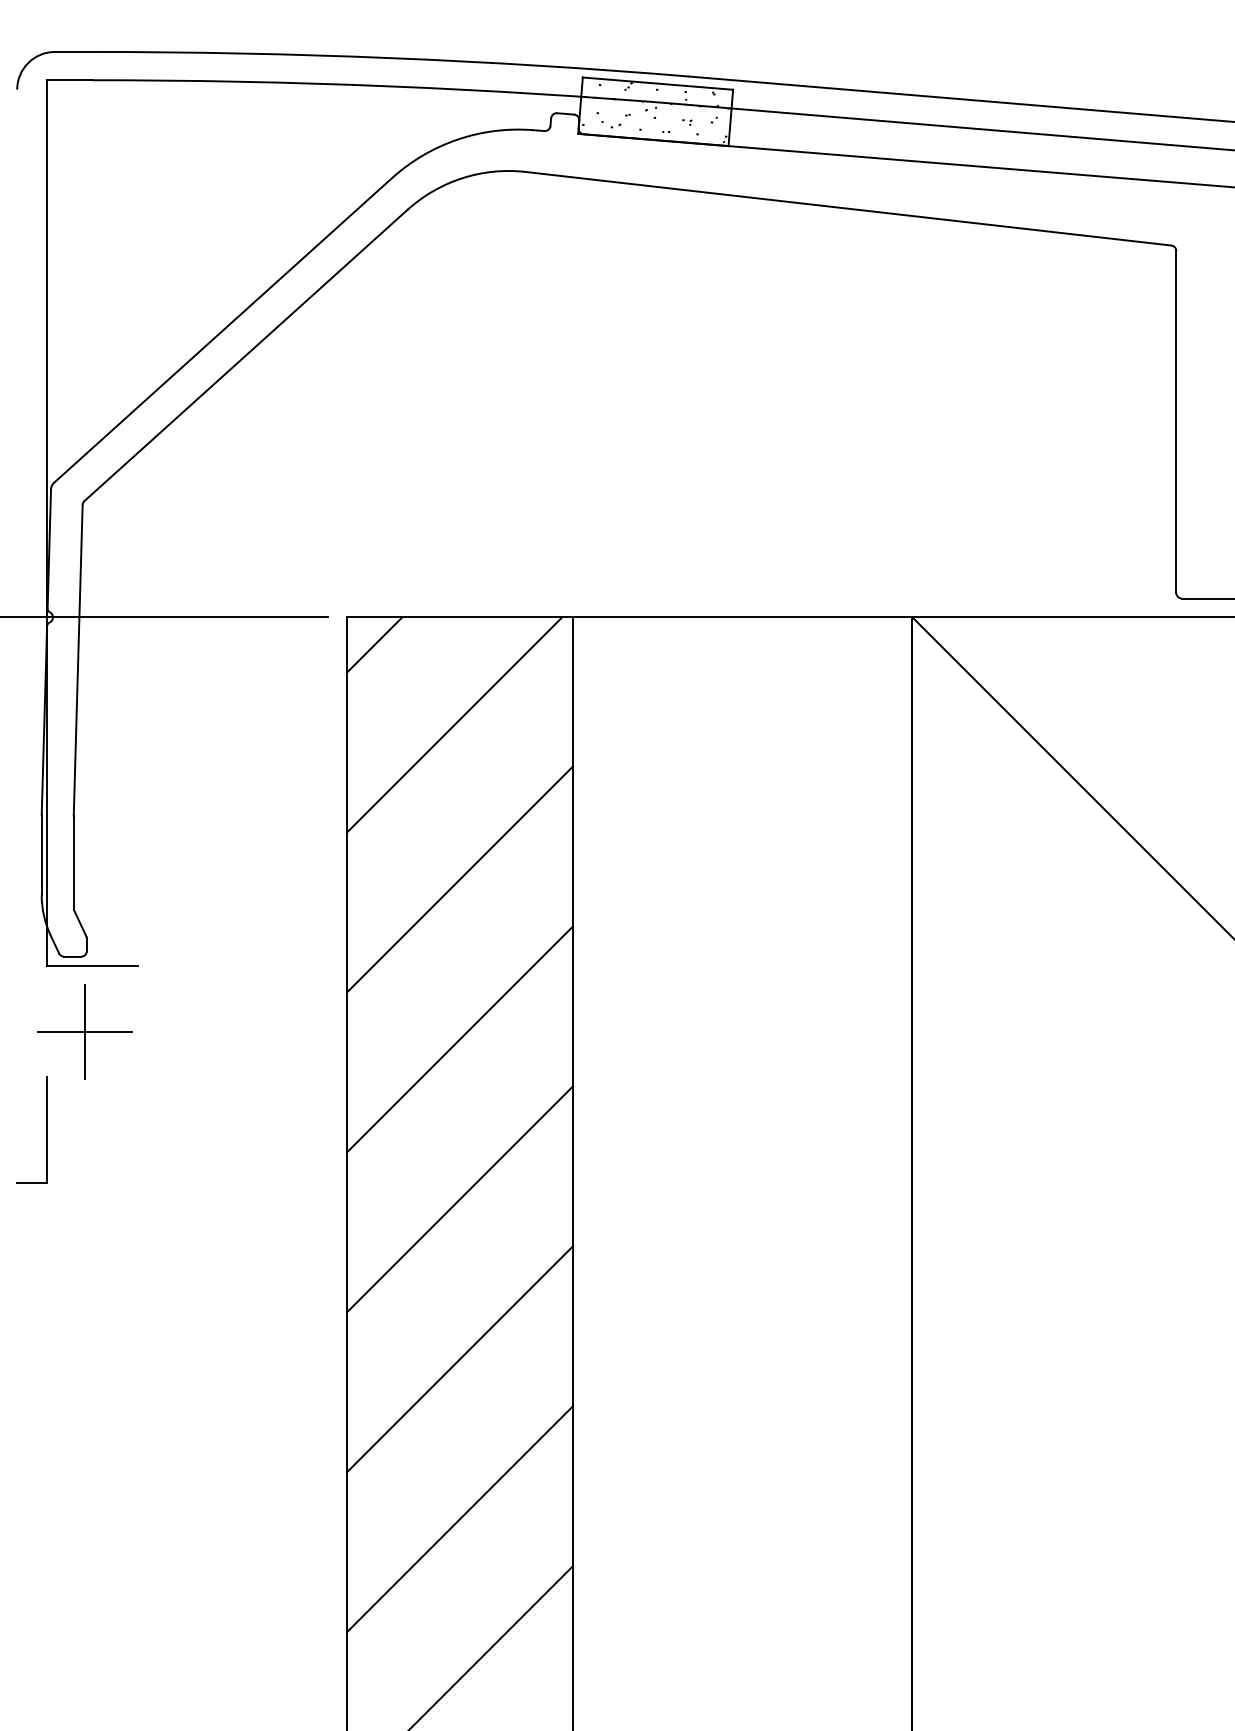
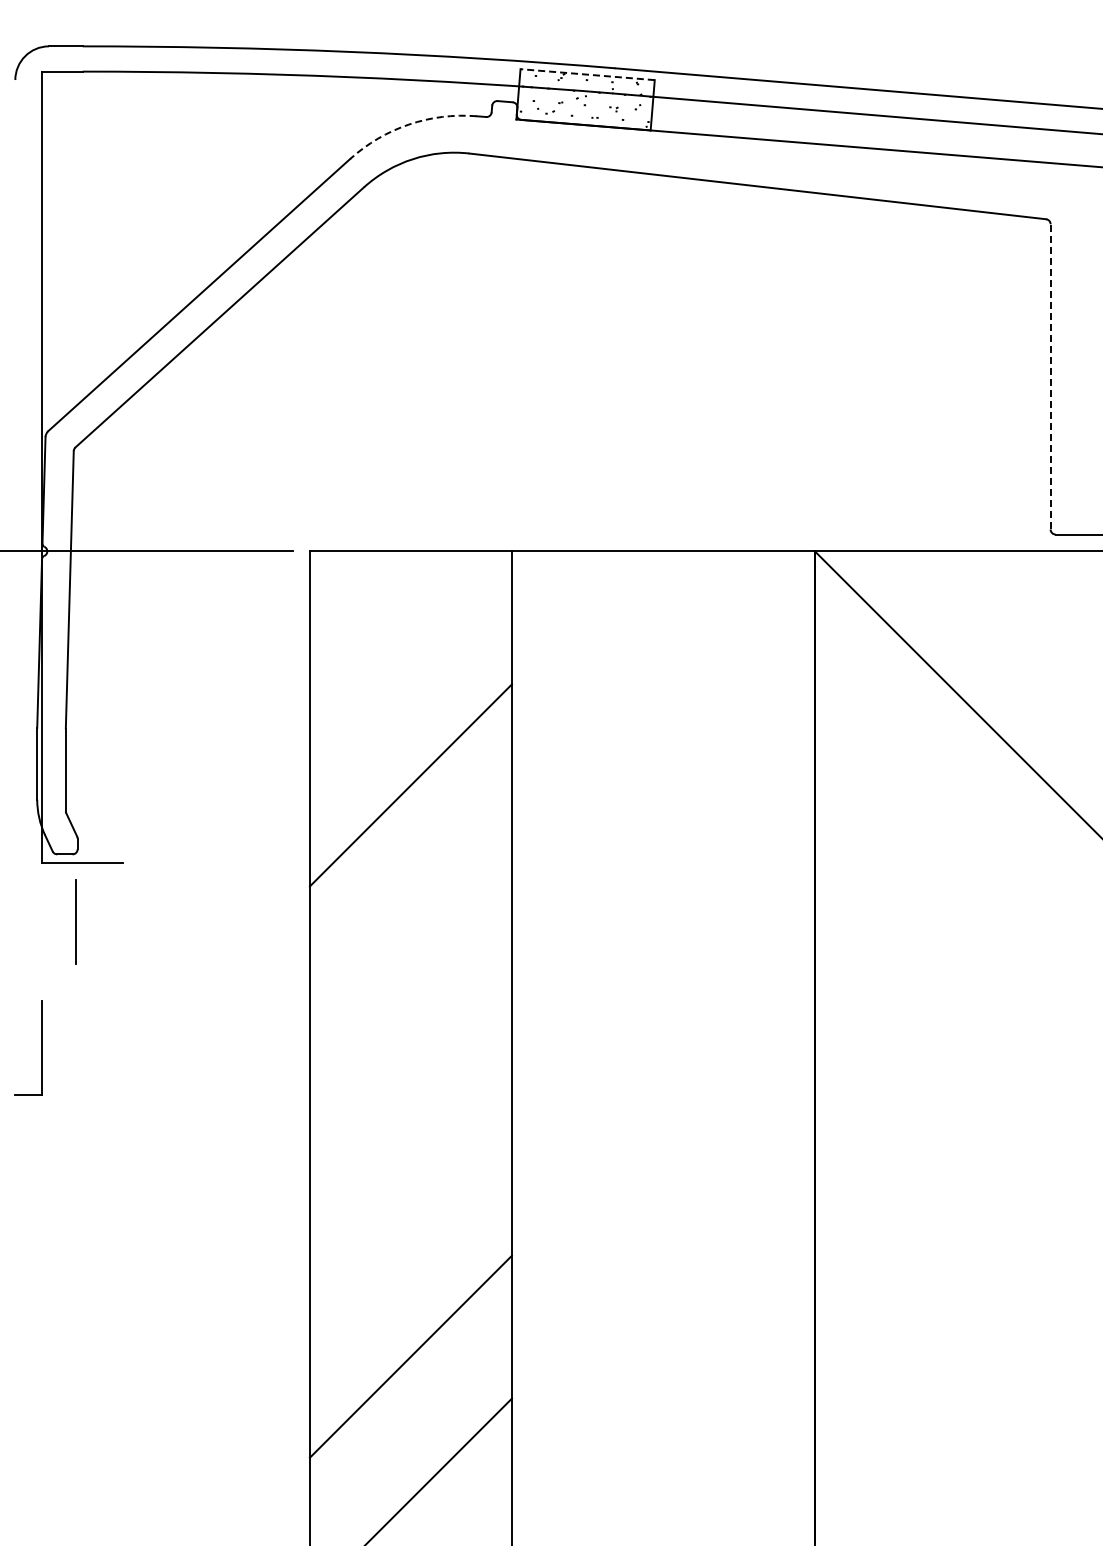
line: (657, 83) -> (587, 74), solid -> dashed
arc: (458, 139) -> (409, 124), solid -> dashed
line: (1176, 421) -> (1050, 376), solid -> dashed
line: (374, 644) -> (334, 575), removed
line: (454, 724) -> (405, 647), removed
line: (84, 1031) -> (75, 921), removed
line: (459, 1039) -> (410, 928), removed
part: (46, 1129) -> (41, 1047), moved
line: (459, 1199) -> (410, 1071), removed
line: (459, 1358) -> (410, 1213), removed

